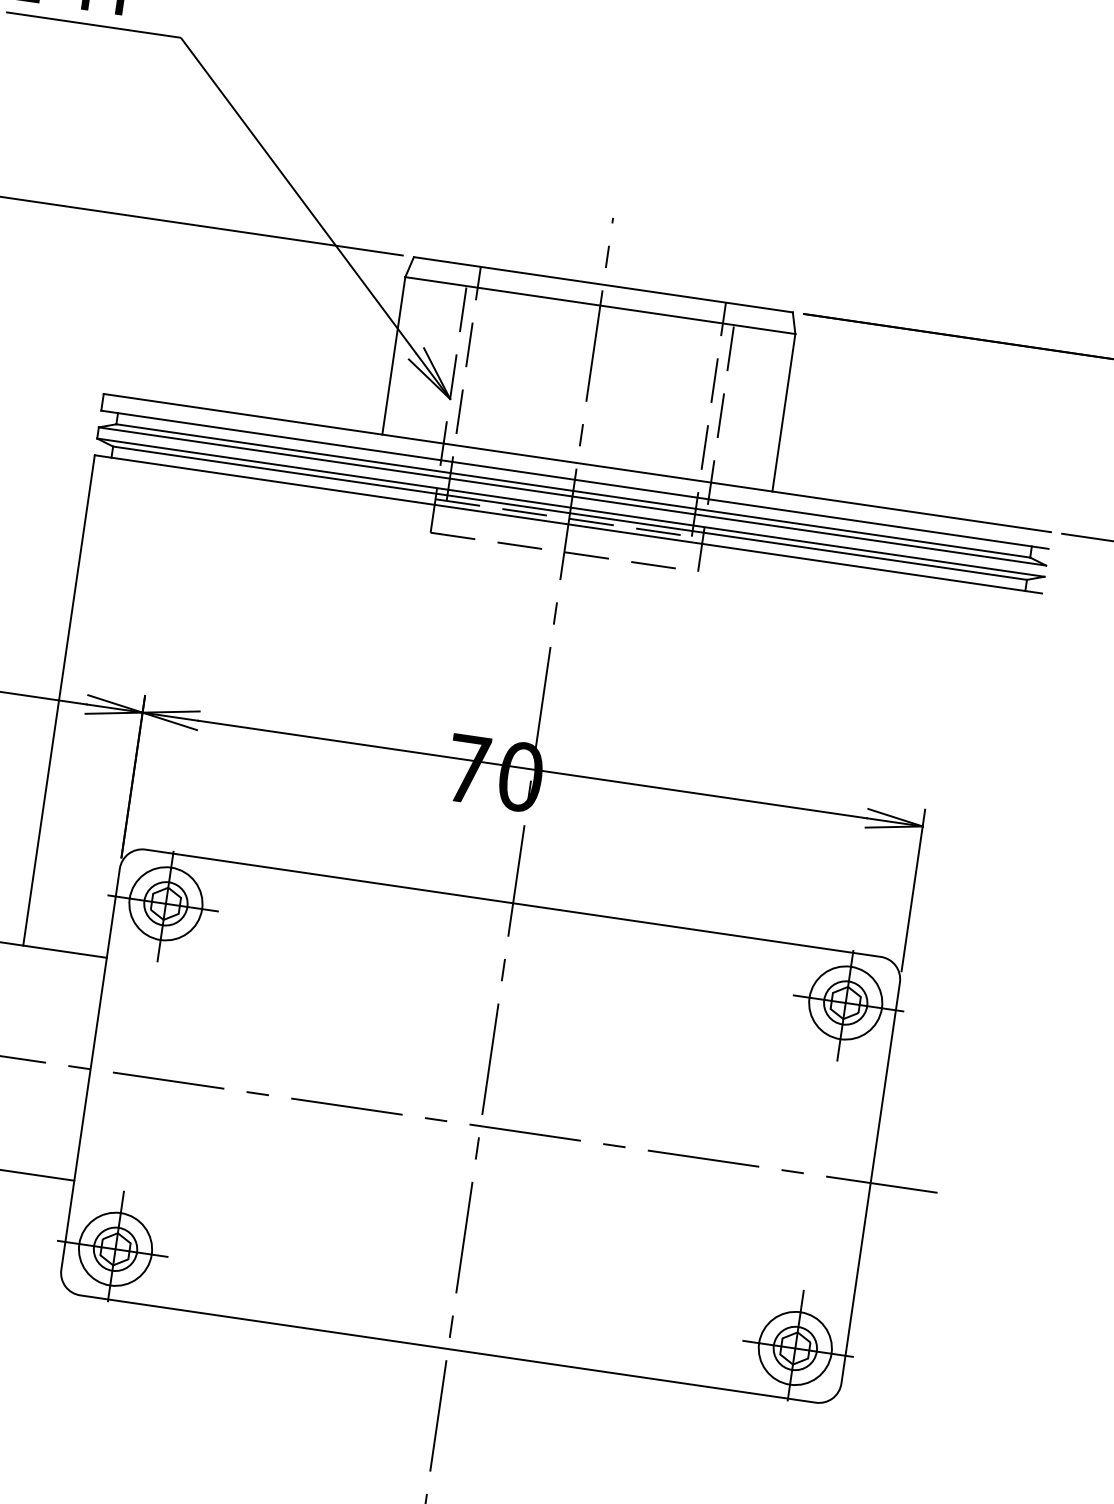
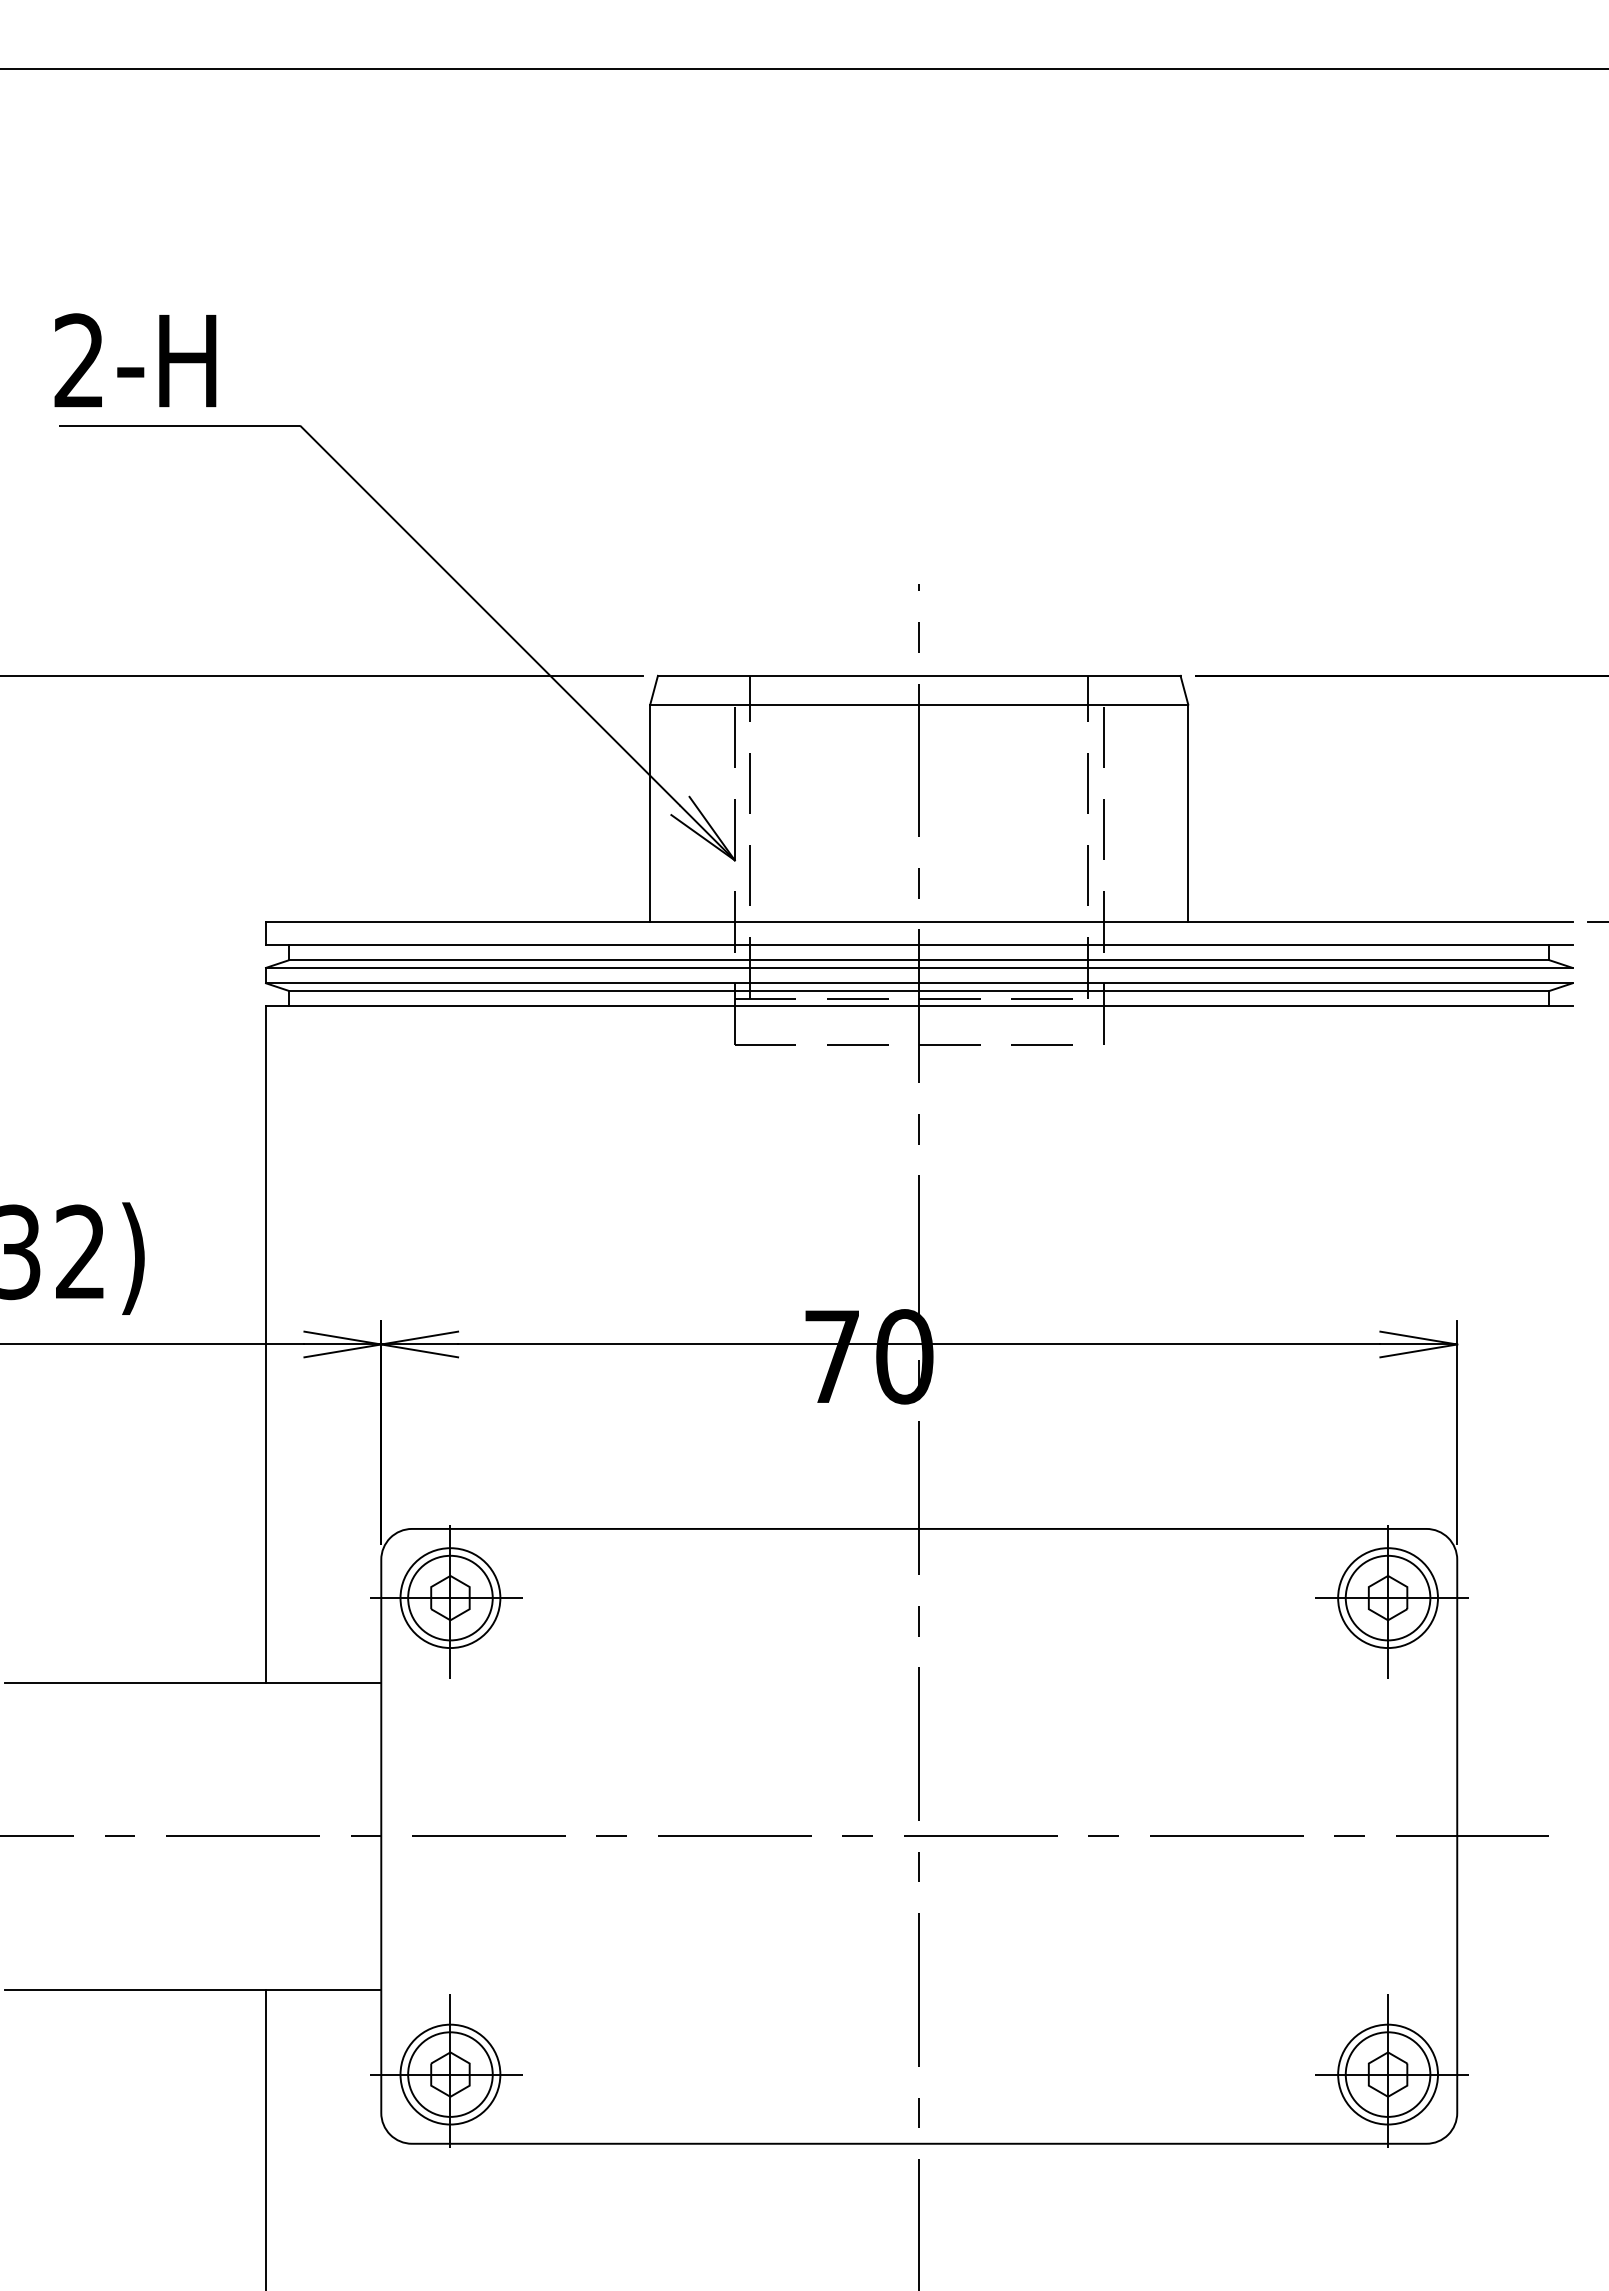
circle: (166, 903) -> (450, 1597), size x1.43
circle: (845, 1002) -> (1387, 1597), size x1.43
circle: (115, 1249) -> (450, 2074), size x1.43
circle: (794, 1348) -> (1387, 2074), size x1.43

